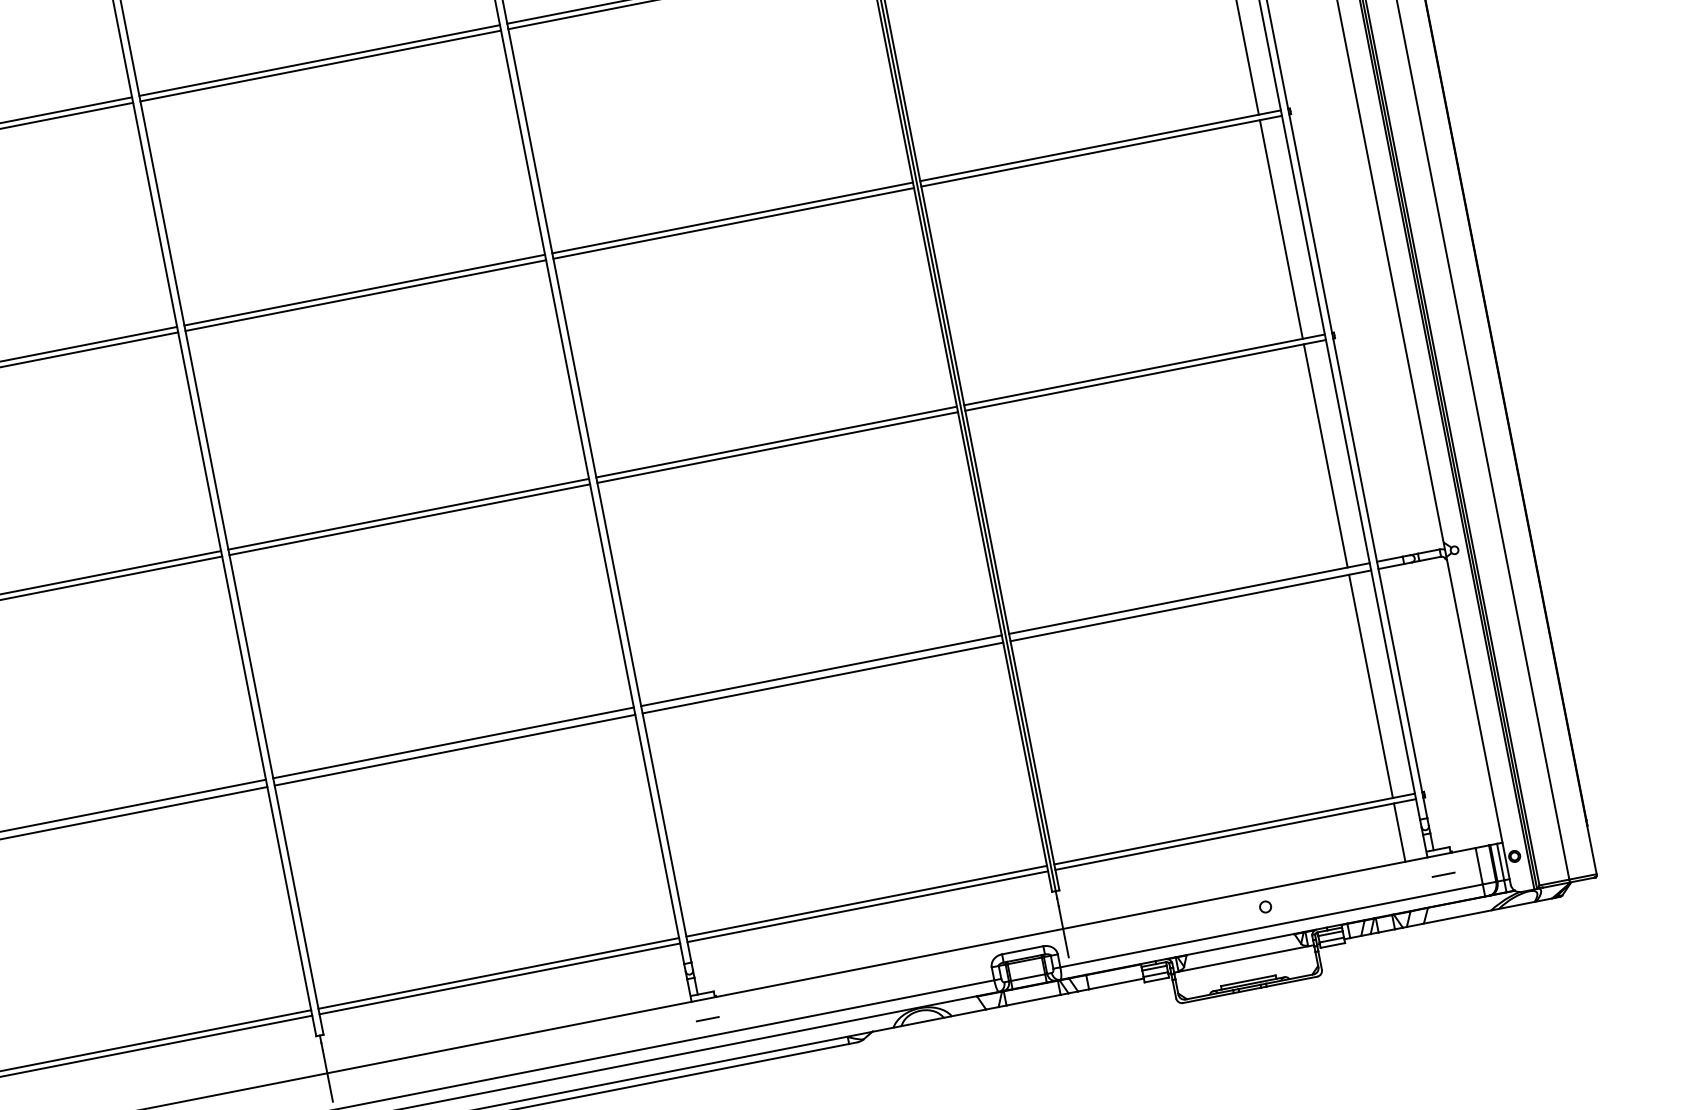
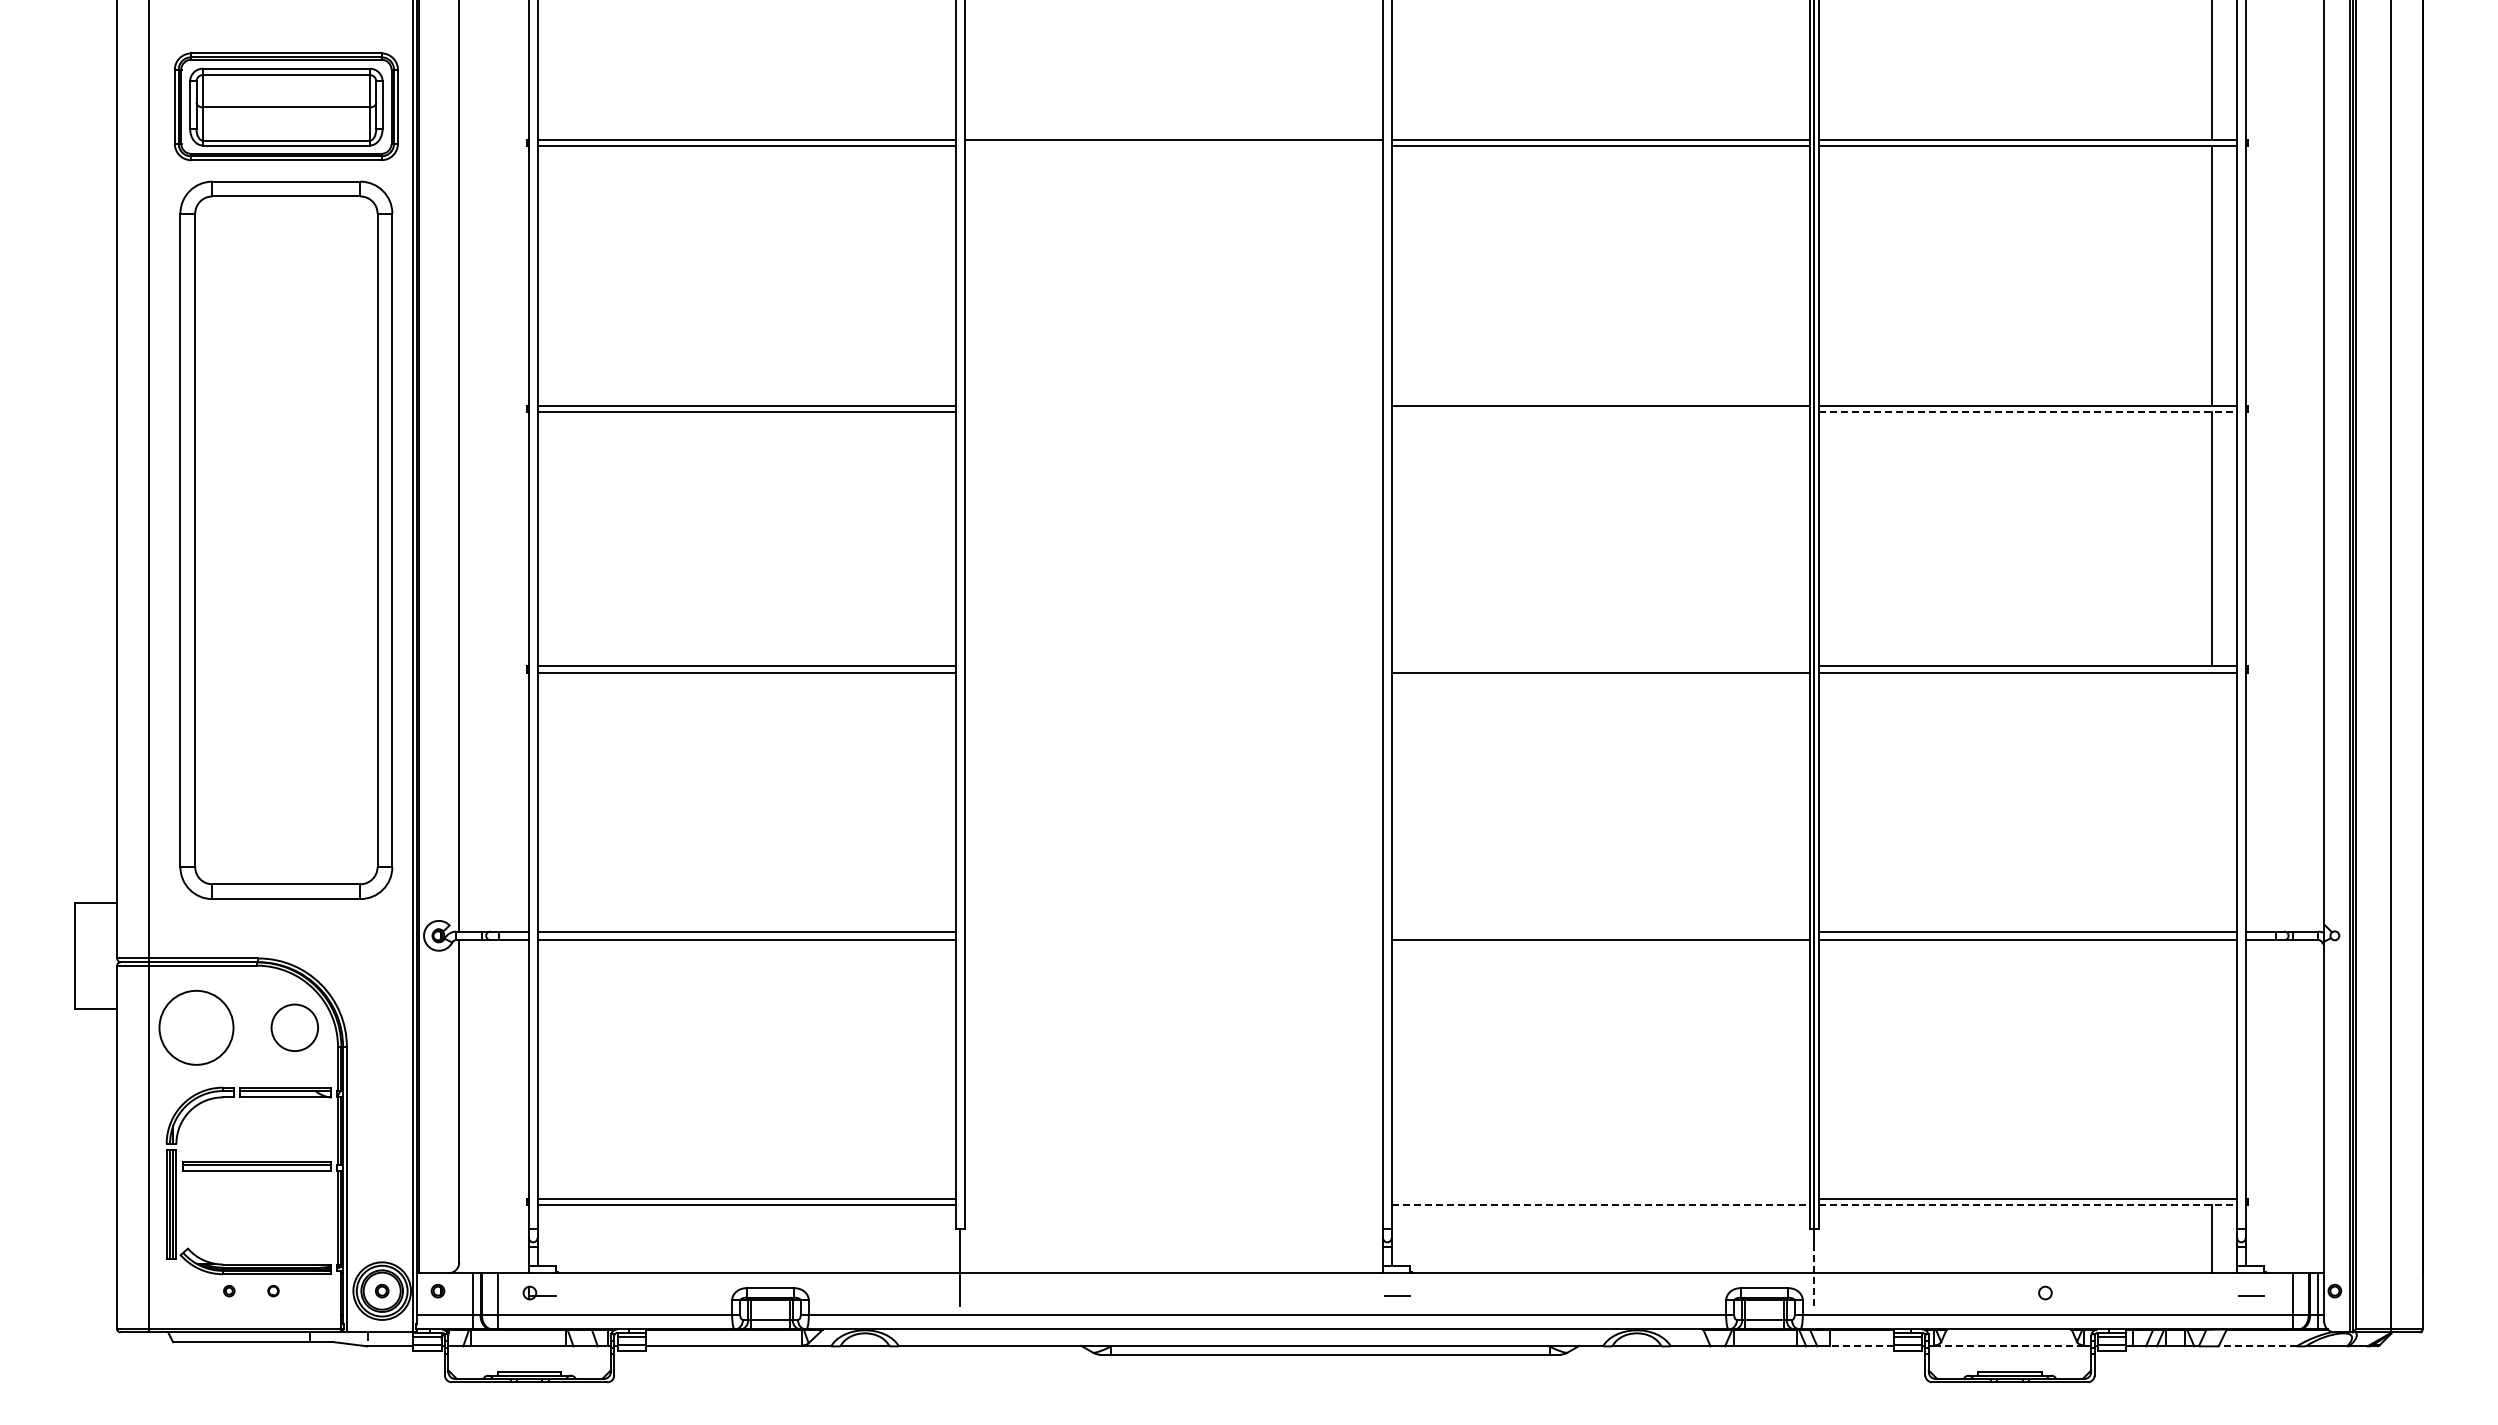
line: (320, 65) -> (1173, 145), removed
line: (1102, 151) -> (2028, 412), solid -> dashed
line: (733, 223) -> (1600, 412), removed
line: (364, 290) -> (1173, 406), removed
line: (365, 295) -> (1173, 412), removed
line: (776, 442) -> (1600, 666), removed
line: (1325, 455) -> (2211, 801), removed
line: (408, 514) -> (1173, 666), removed
line: (409, 519) -> (1173, 672), removed
line: (821, 670) -> (1600, 931), removed
line: (1370, 686) -> (2211, 1069), removed
line: (453, 742) -> (1173, 931), removed
line: (454, 750) -> (1173, 940), removed
line: (1236, 834) -> (2028, 1205), solid -> dashed
line: (866, 901) -> (1600, 1199), removed
line: (868, 906) -> (1601, 1205), solid -> dashed
line: (1457, 917) -> (2257, 1346), solid -> dashed
line: (1063, 931) -> (1814, 1276), solid -> dashed
line: (1242, 959) -> (2008, 1346), solid -> dashed
line: (498, 973) -> (1173, 1199), removed
line: (499, 978) -> (1173, 1205), removed
line: (1116, 984) -> (1861, 1346), solid -> dashed

